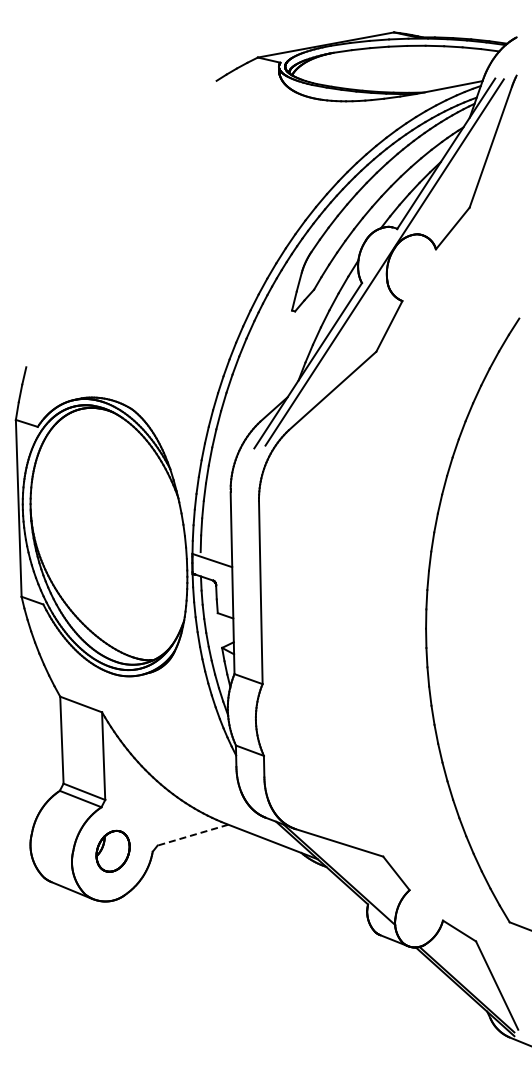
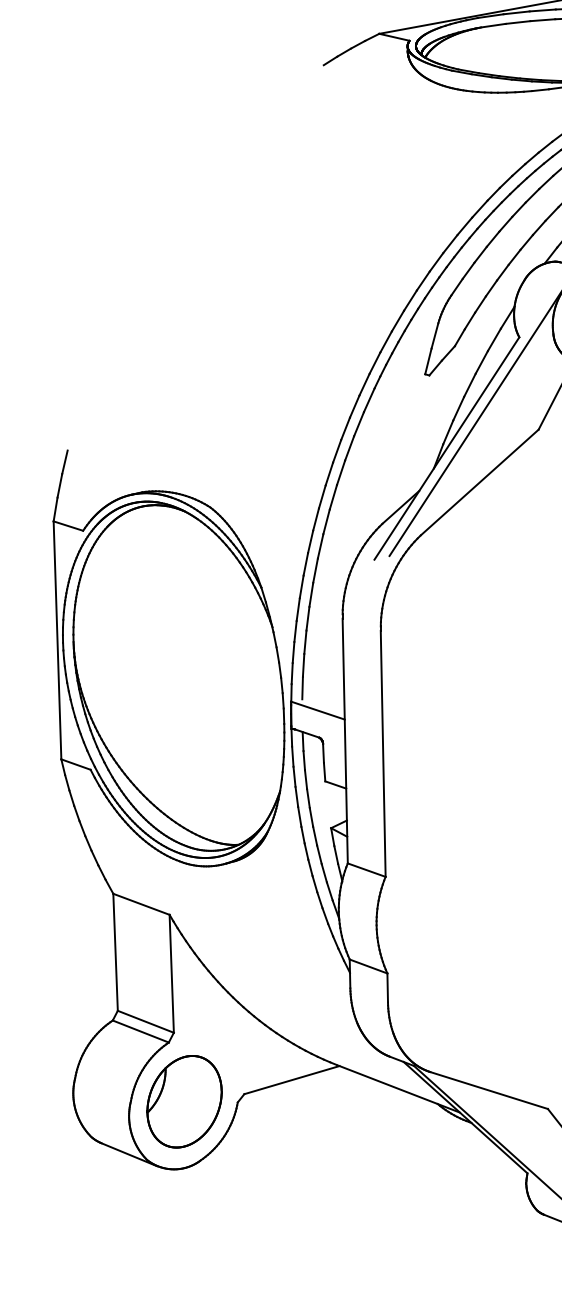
line: (193, 835) -> (292, 1080), dashed -> solid
part: (112, 851) -> (183, 1102), size x1.67

